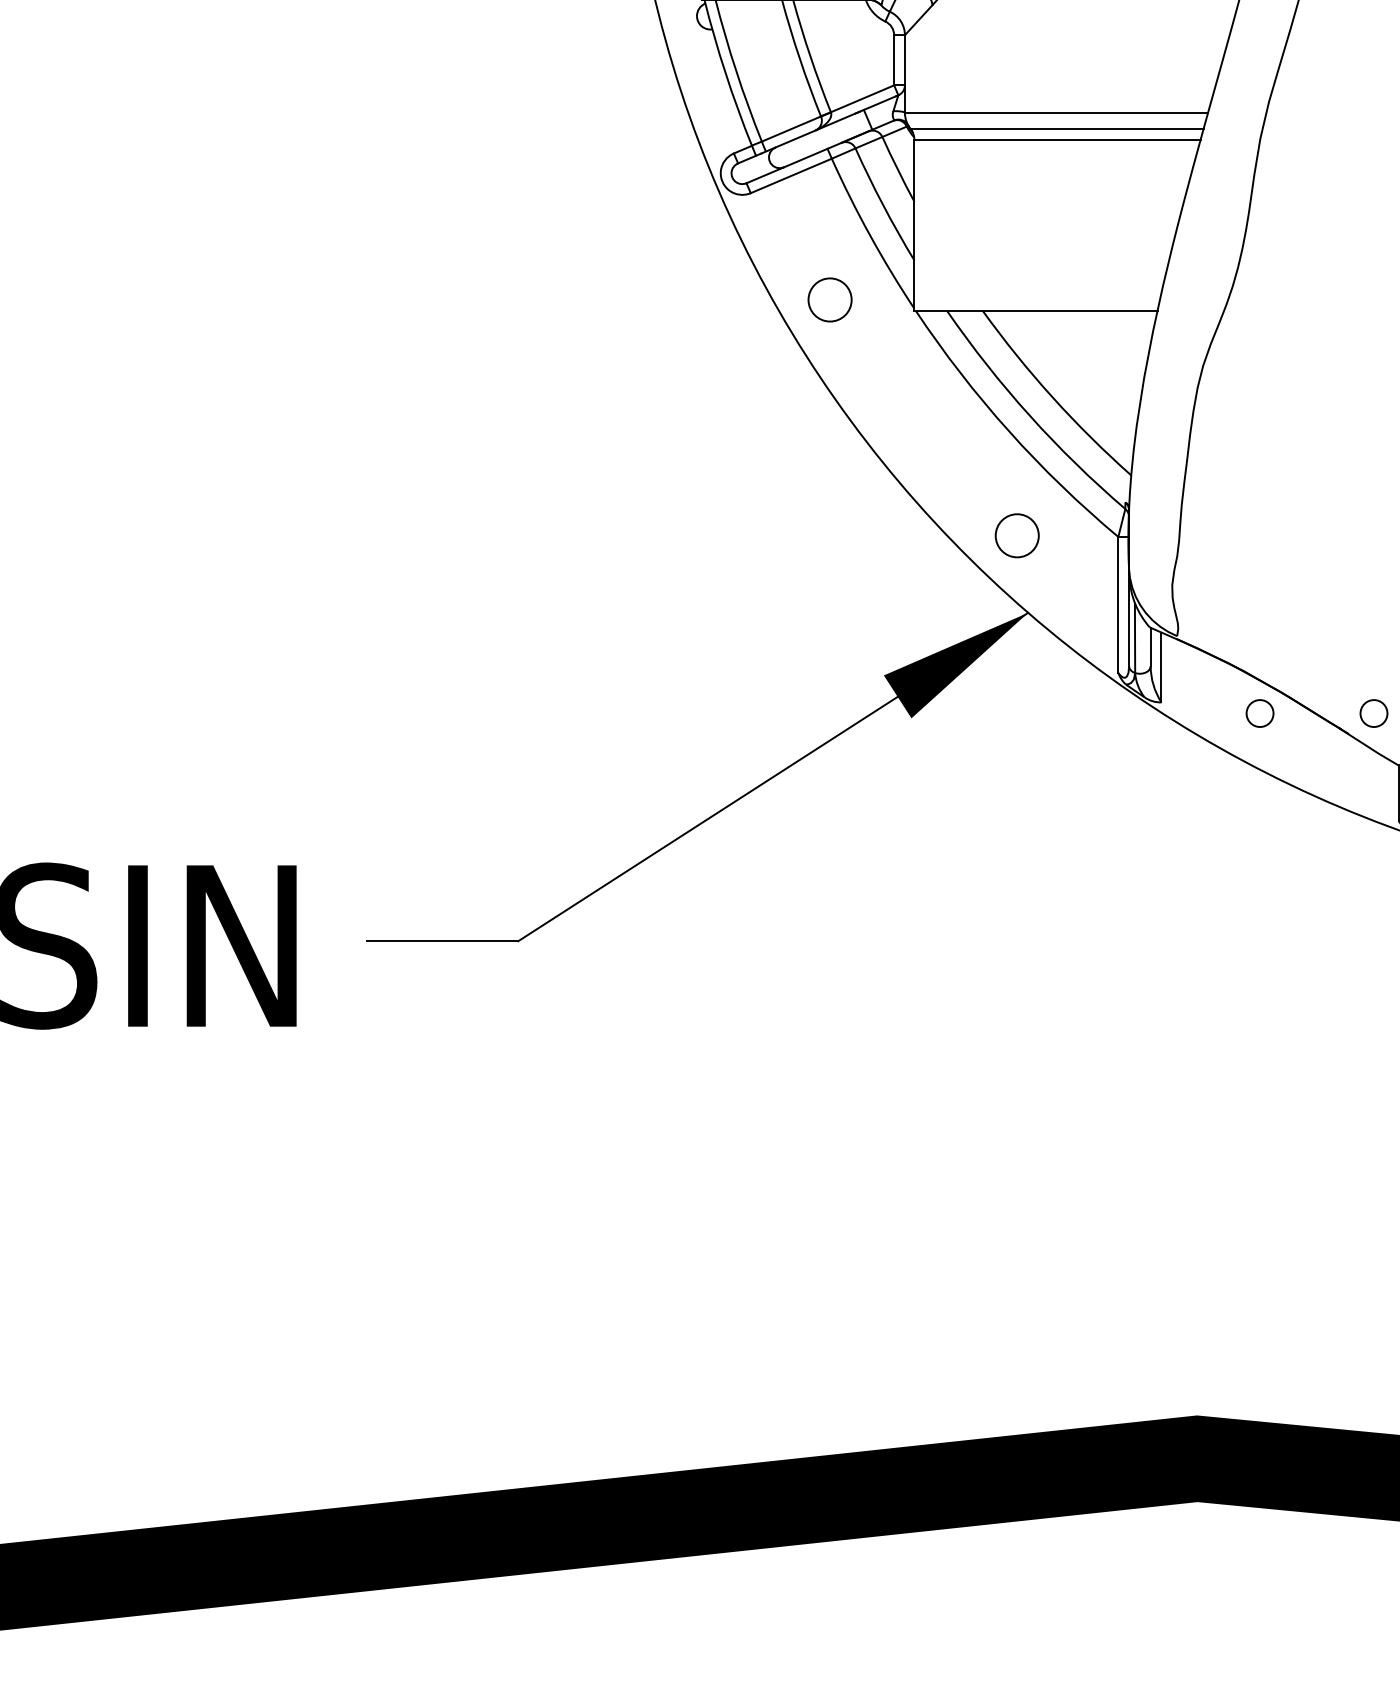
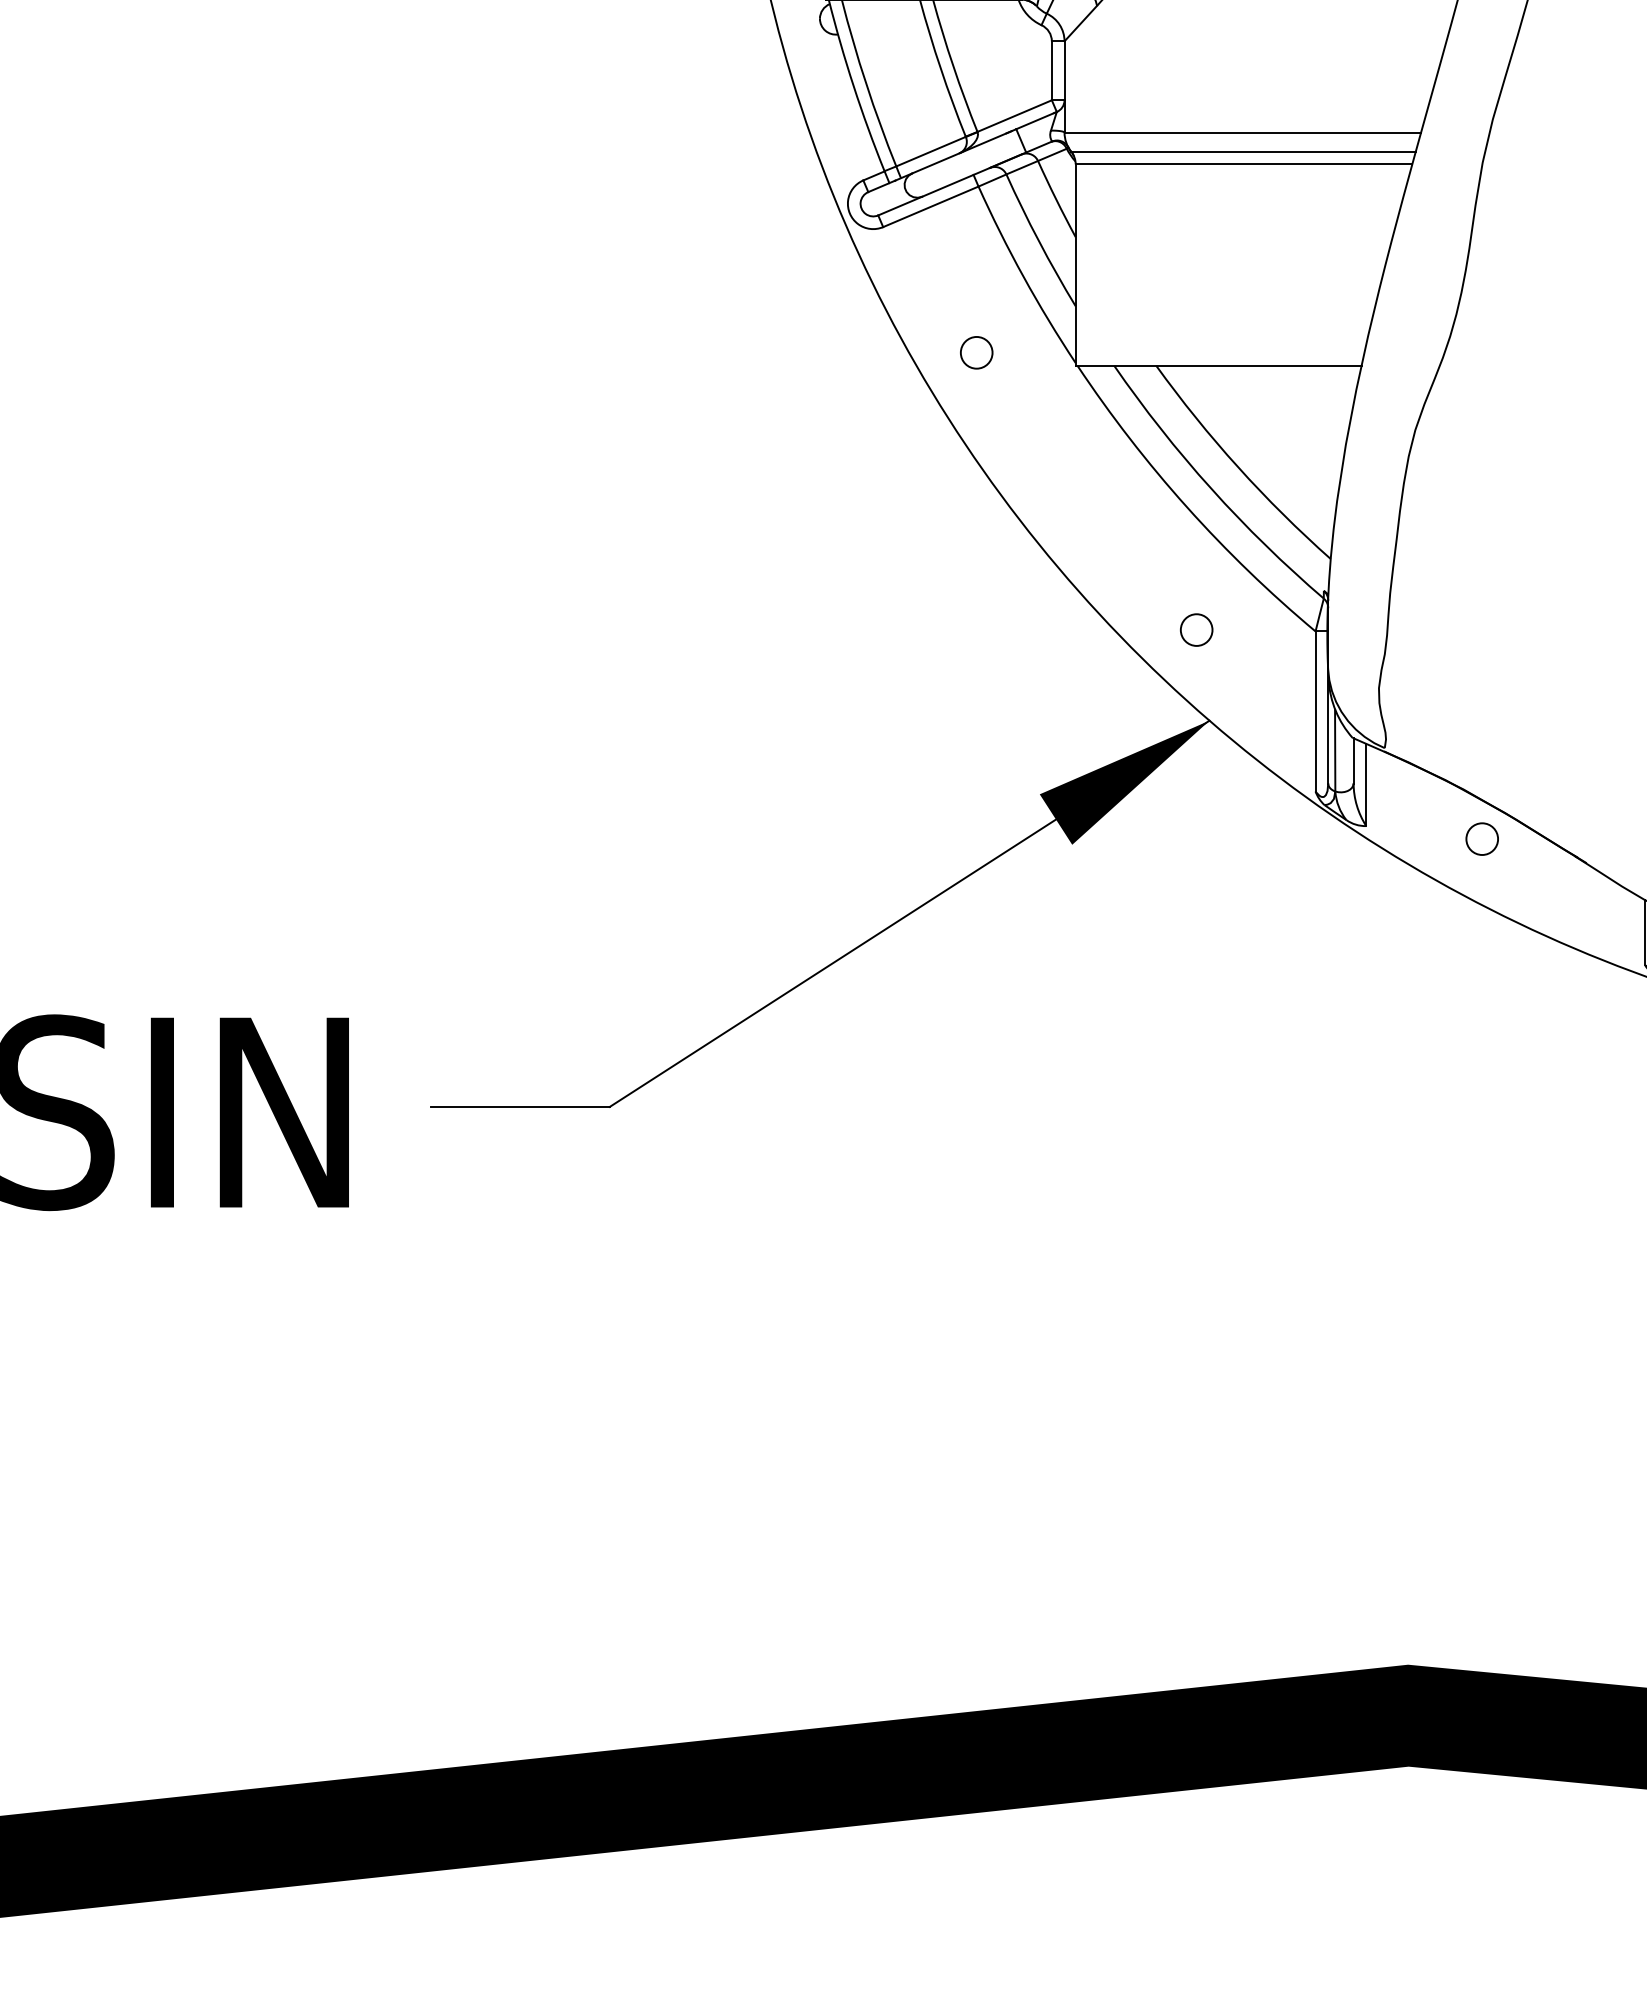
circle: (830, 299) -> (976, 352), size x0.62
circle: (1017, 535) -> (1196, 629), size x0.62
circle: (1373, 712) -> (1615, 838), removed

